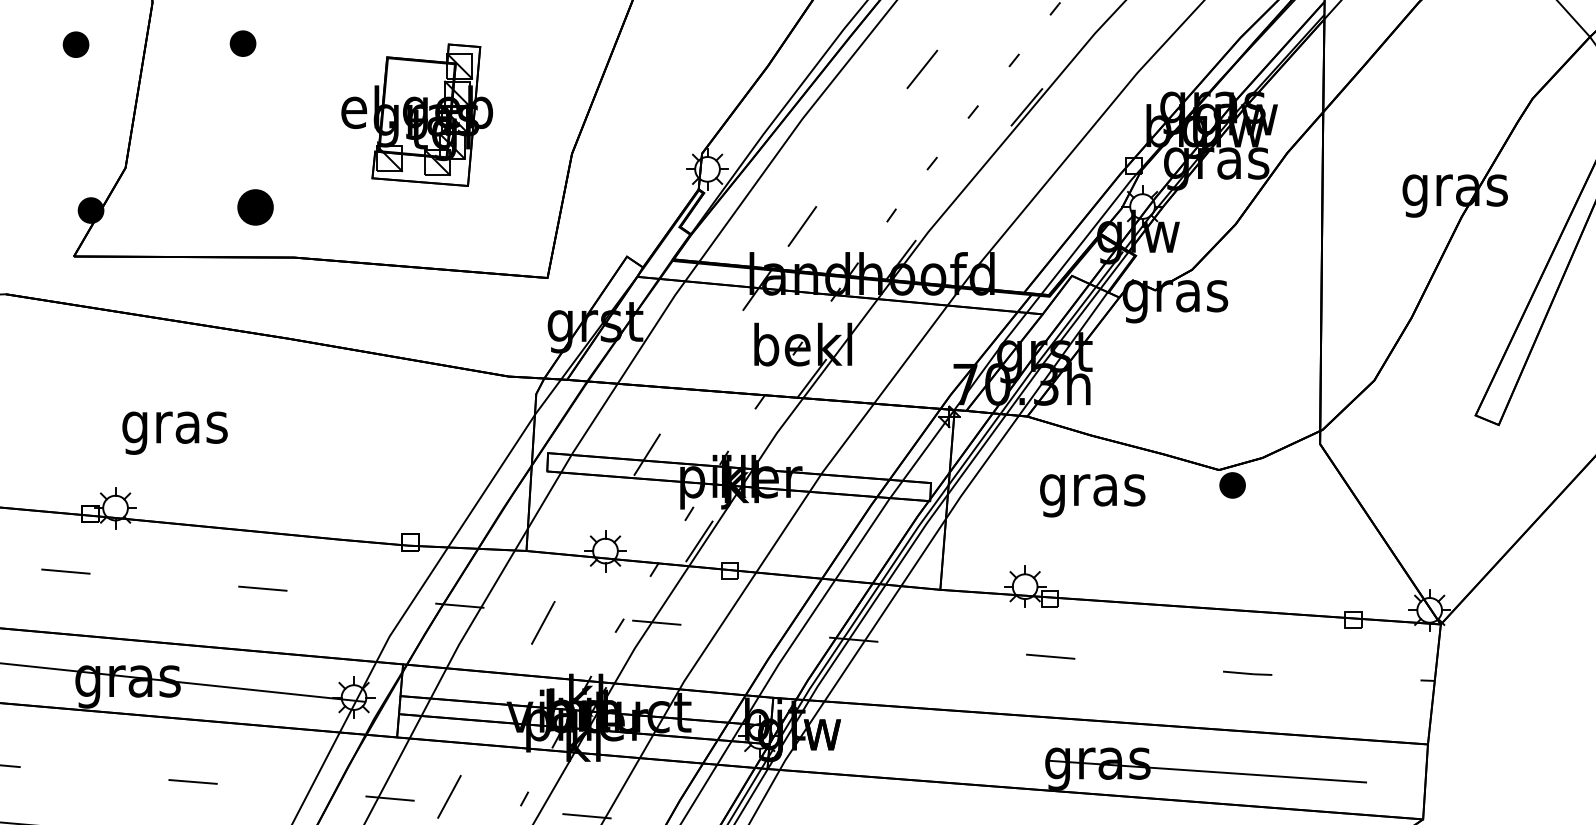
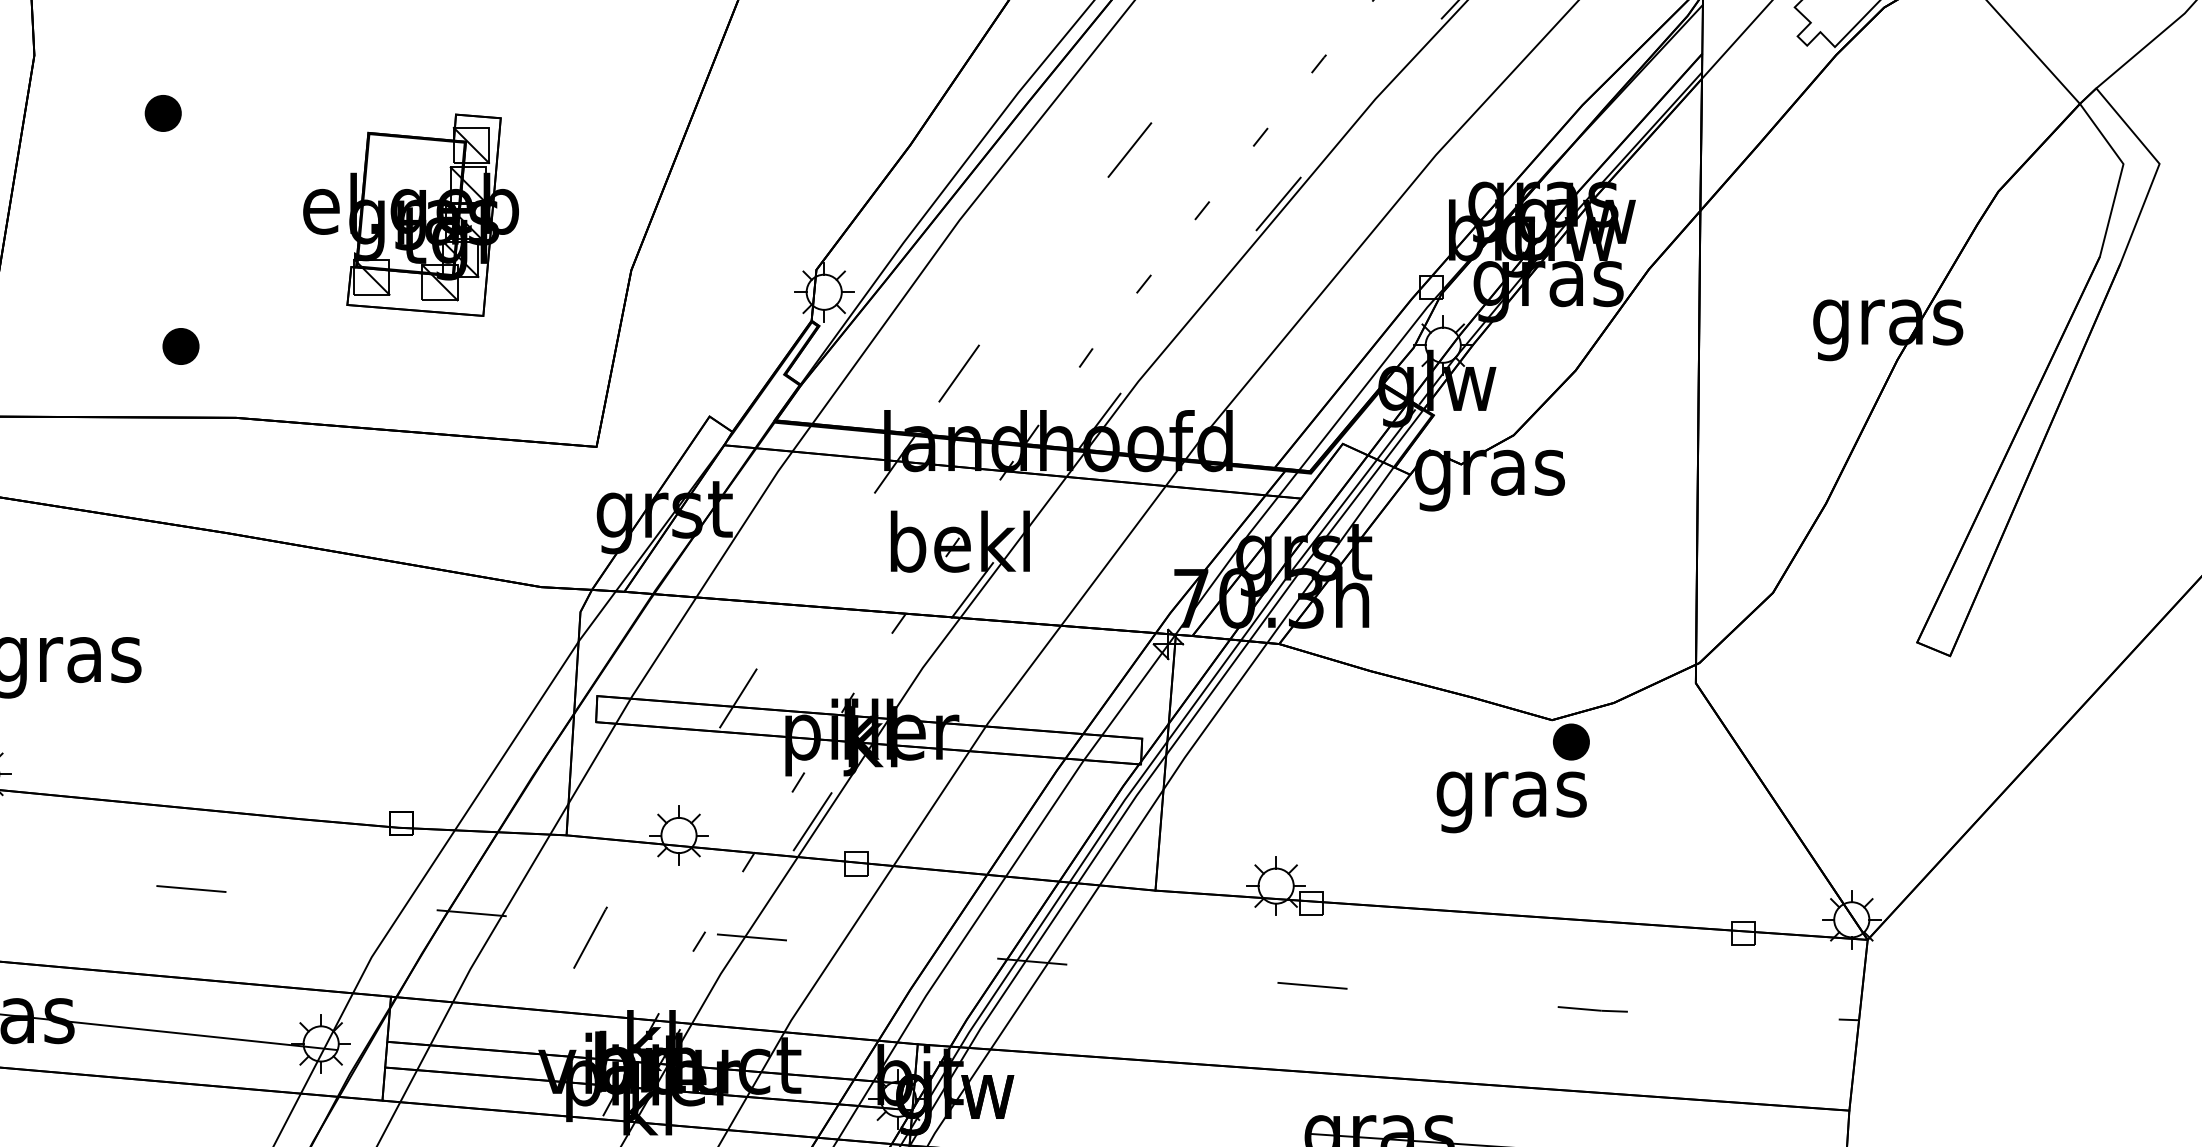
part: (255, 207) -> (180, 346), size x0.71
text: (1092, 495) -> (1511, 801), moved

